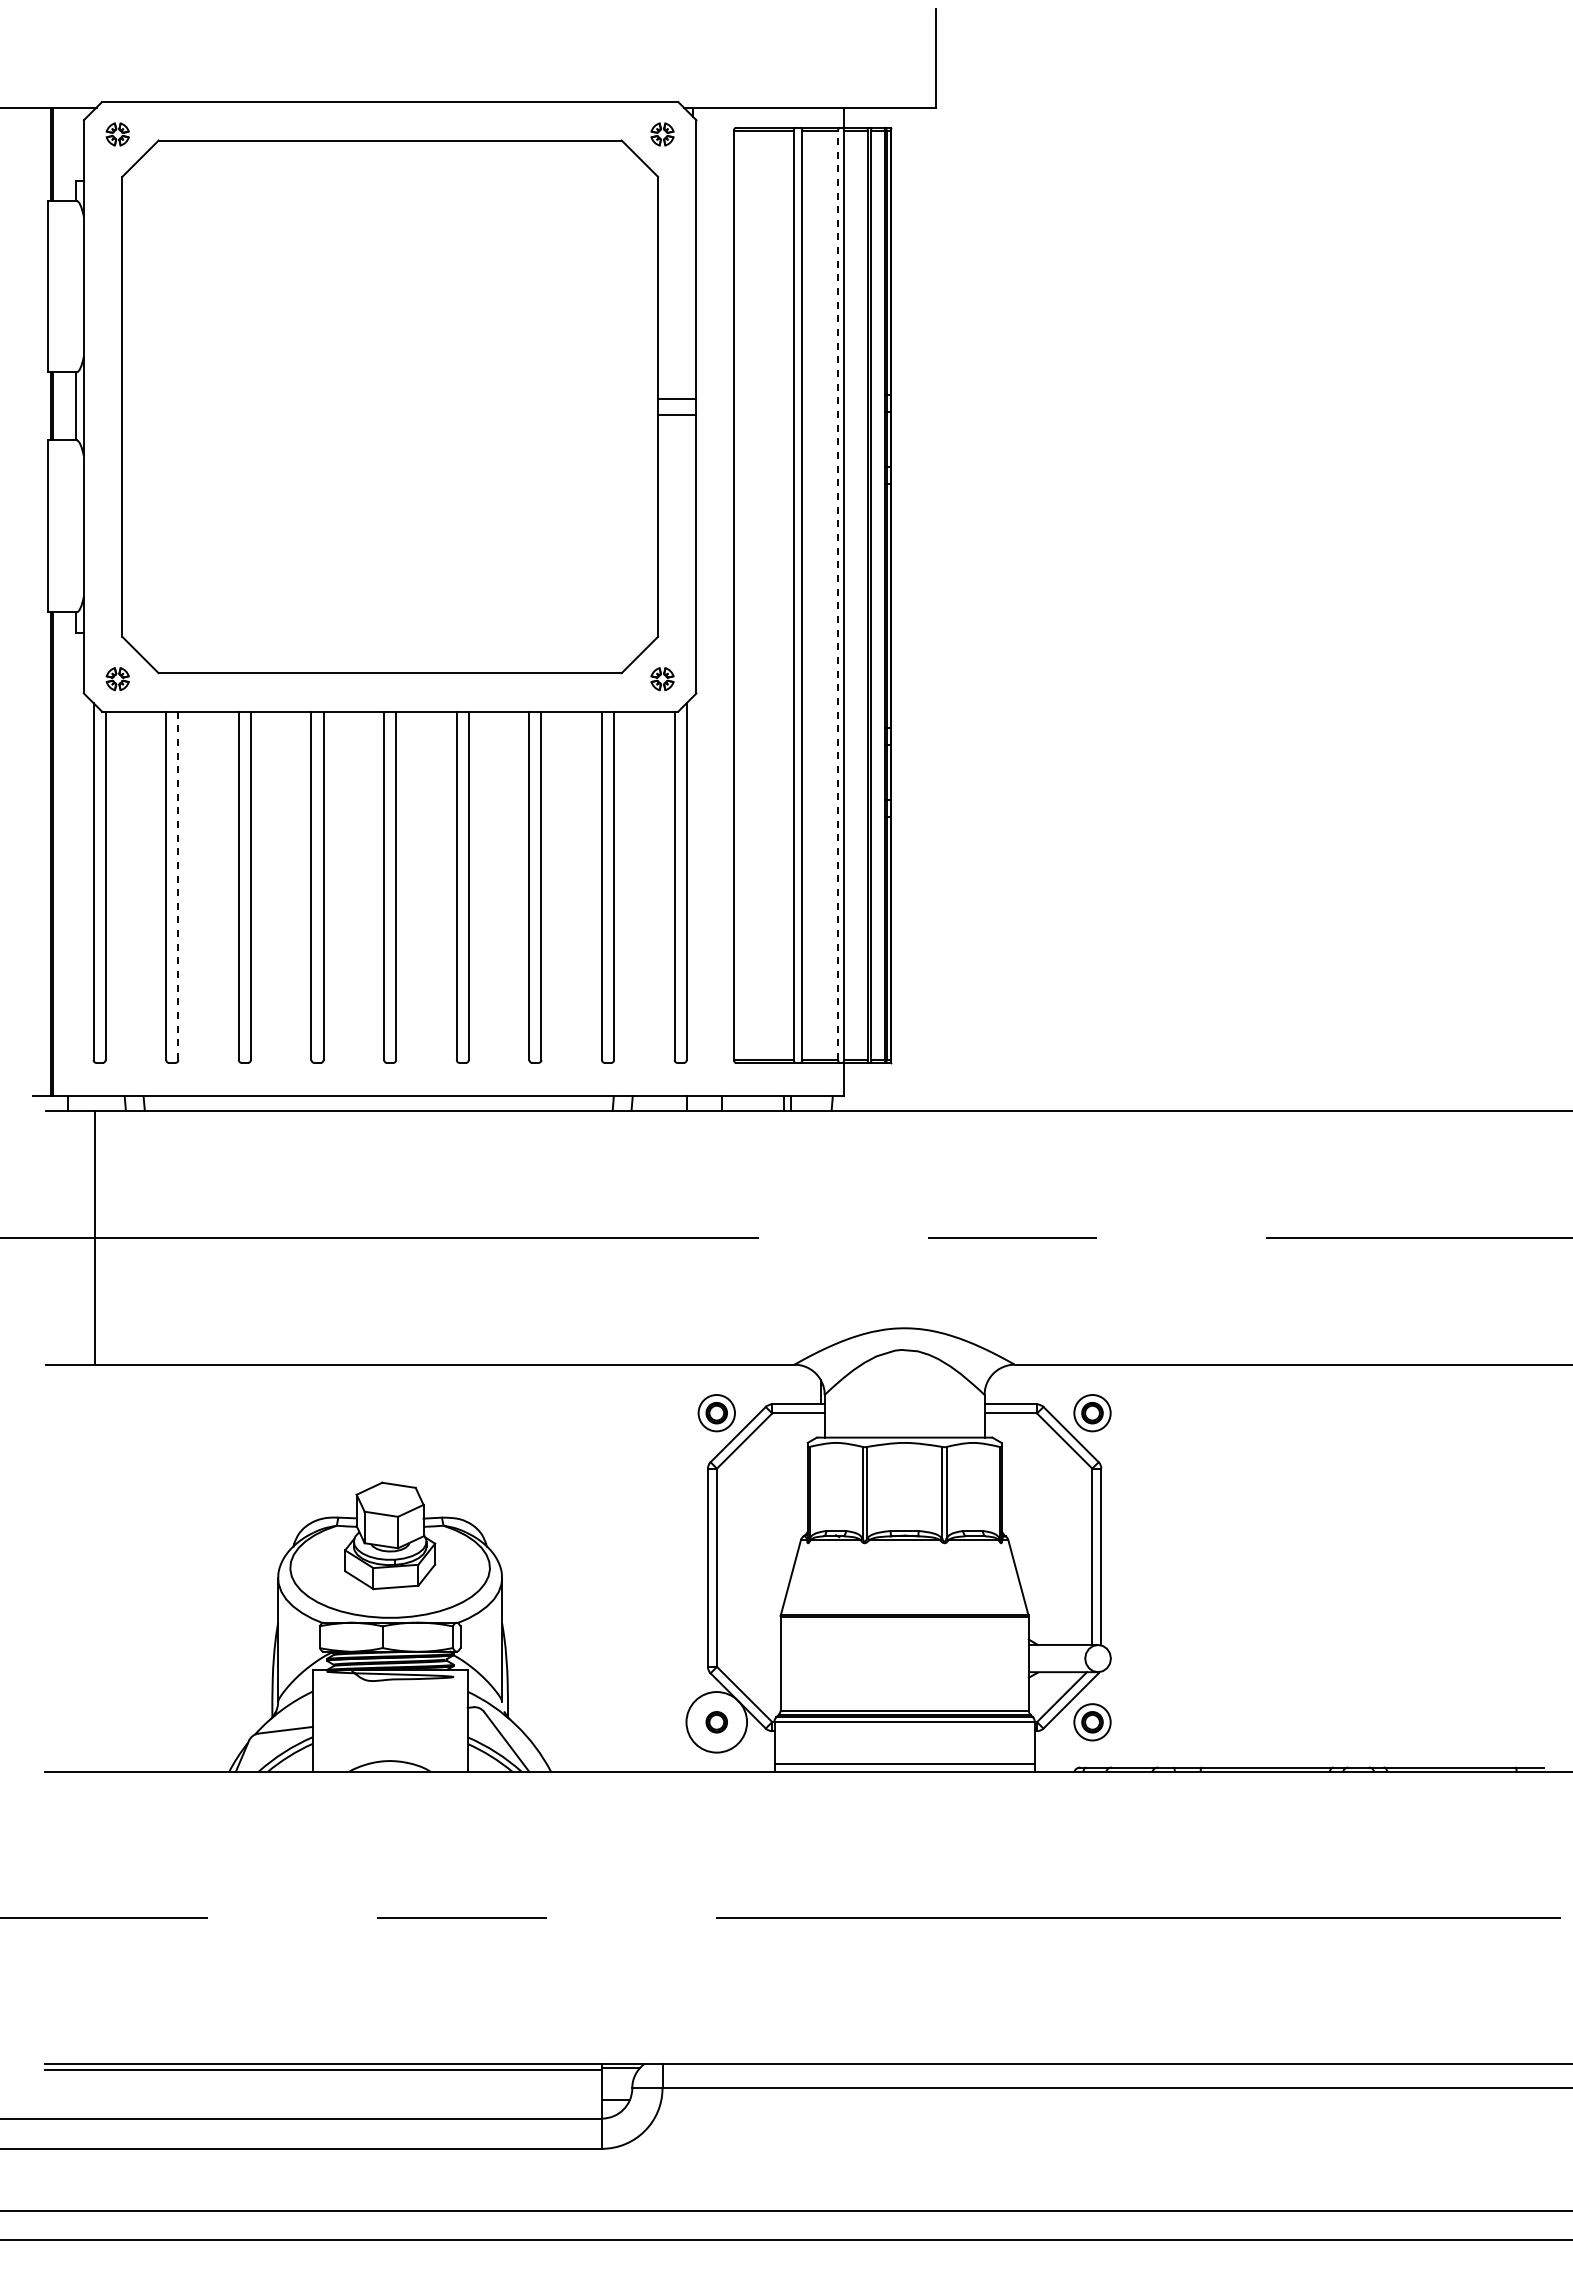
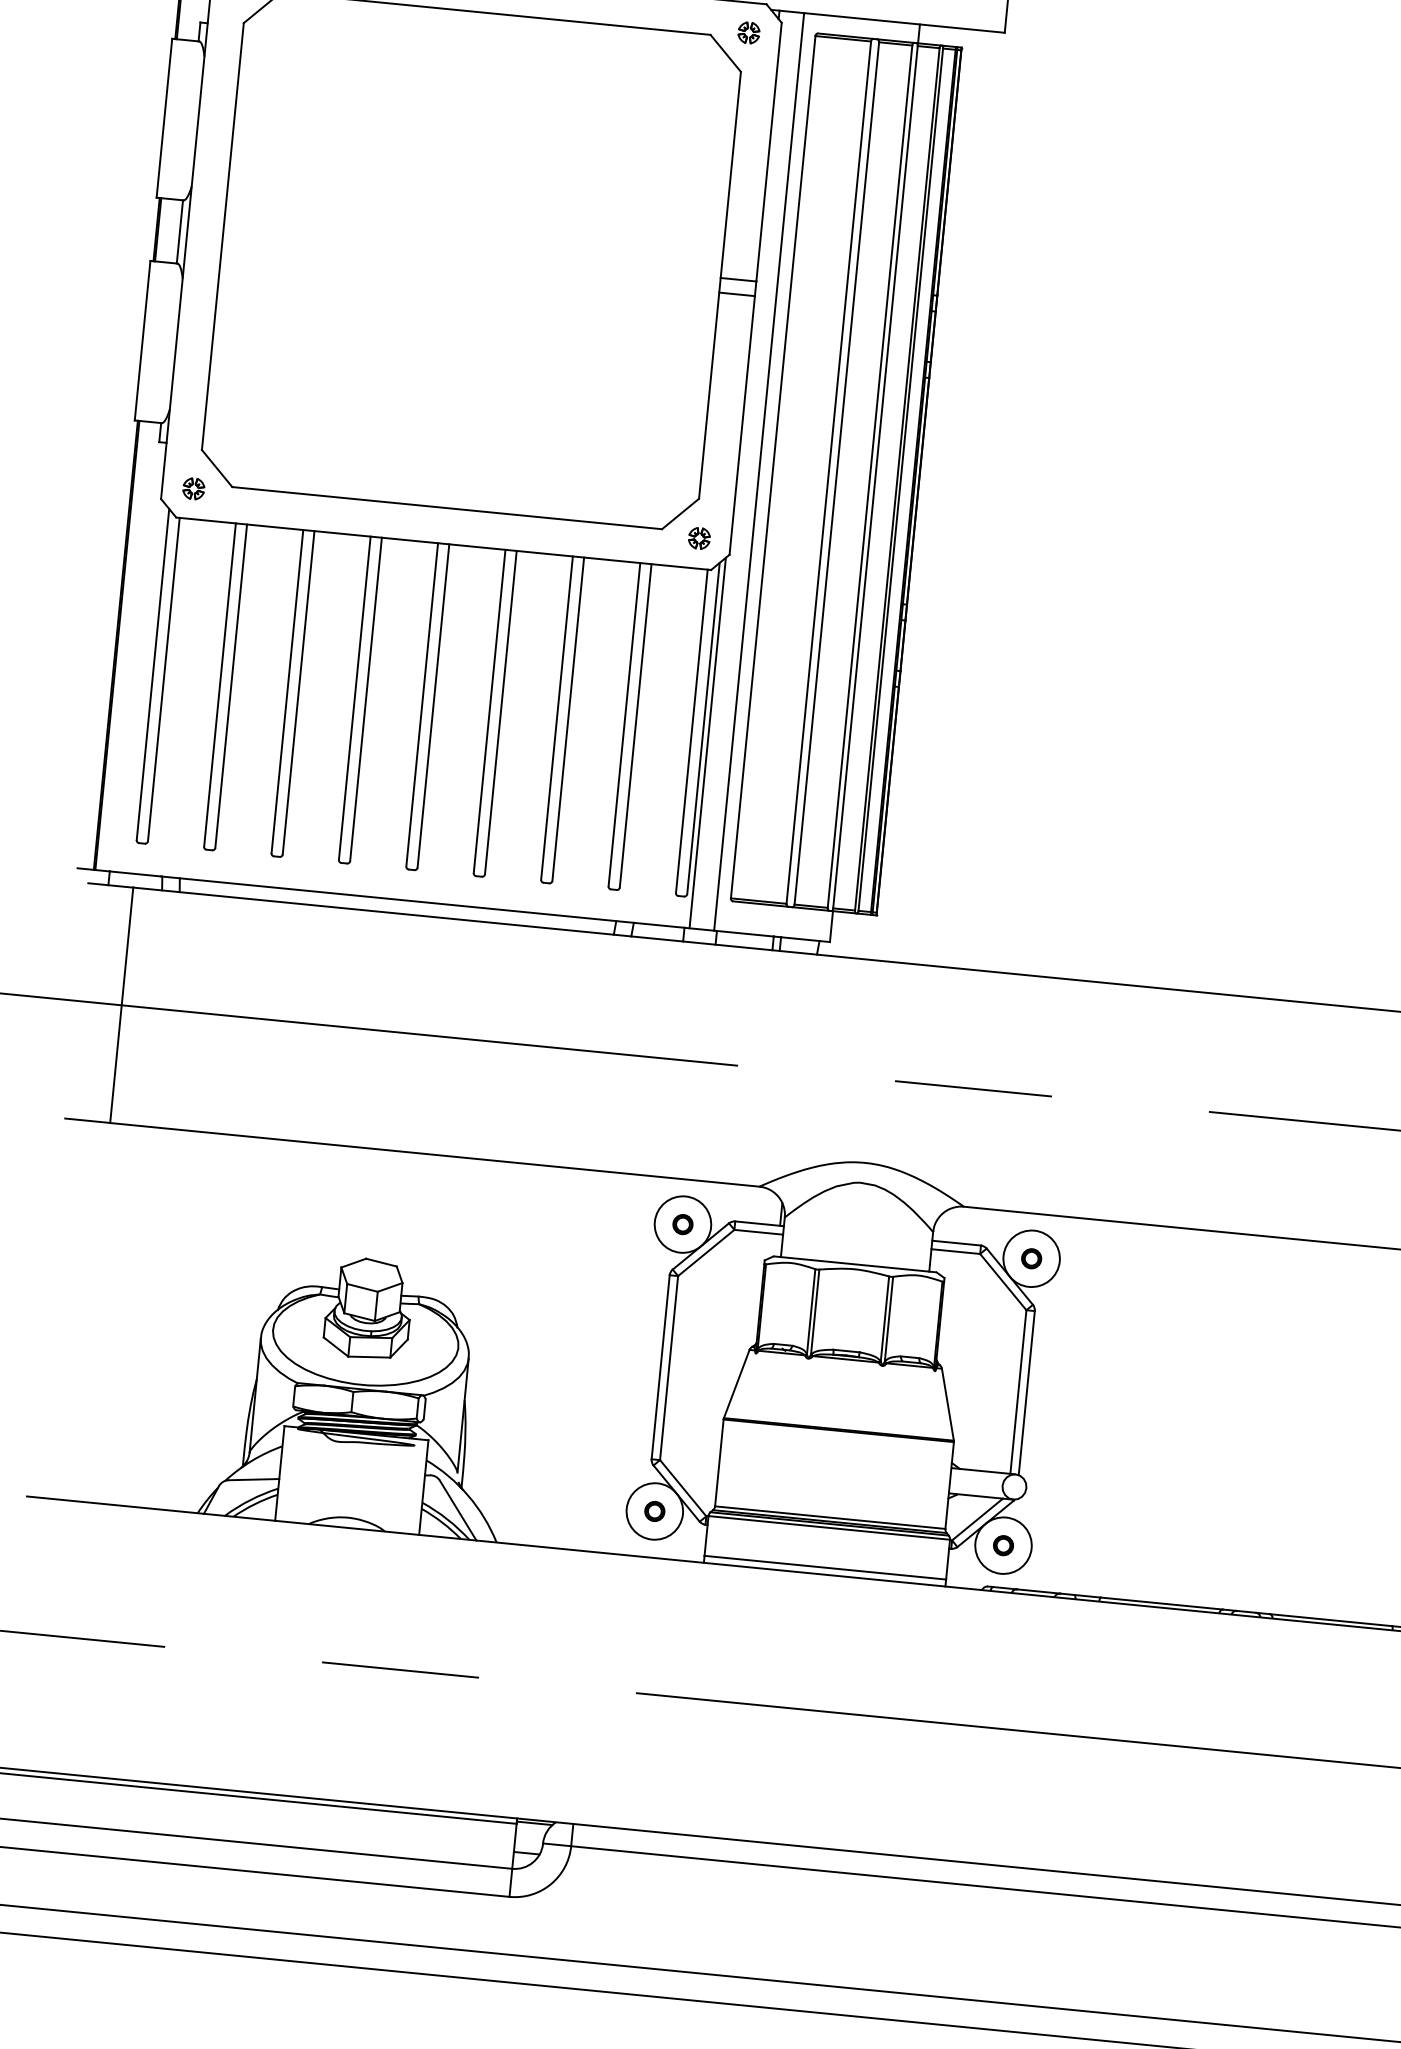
line: (838, 595) -> (870, 476), dashed -> solid
line: (719, 601) -> (759, 471), added
line: (178, 886) -> (231, 686), dashed -> solid
line: (692, 896) -> (707, 742), added
circle: (716, 1412) -> (682, 1223), size x1.67
circle: (1092, 1412) -> (1031, 1258), size x1.67
circle: (1092, 1722) -> (1003, 1545), size x1.67

